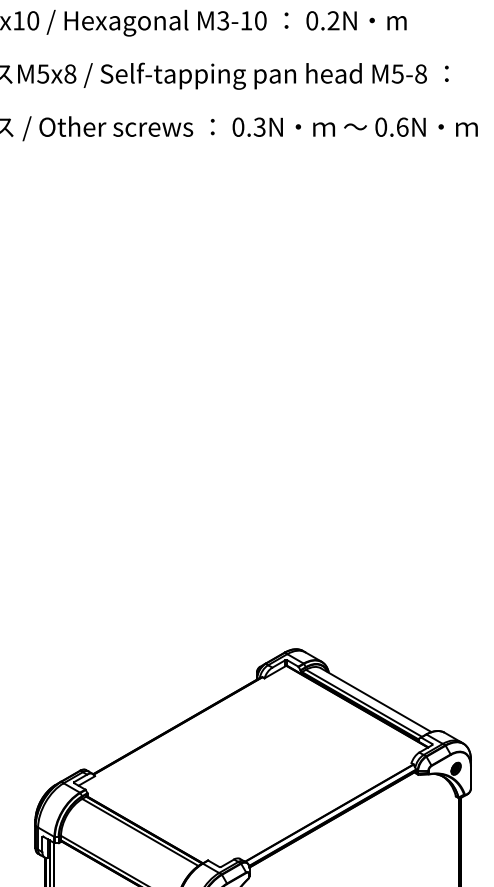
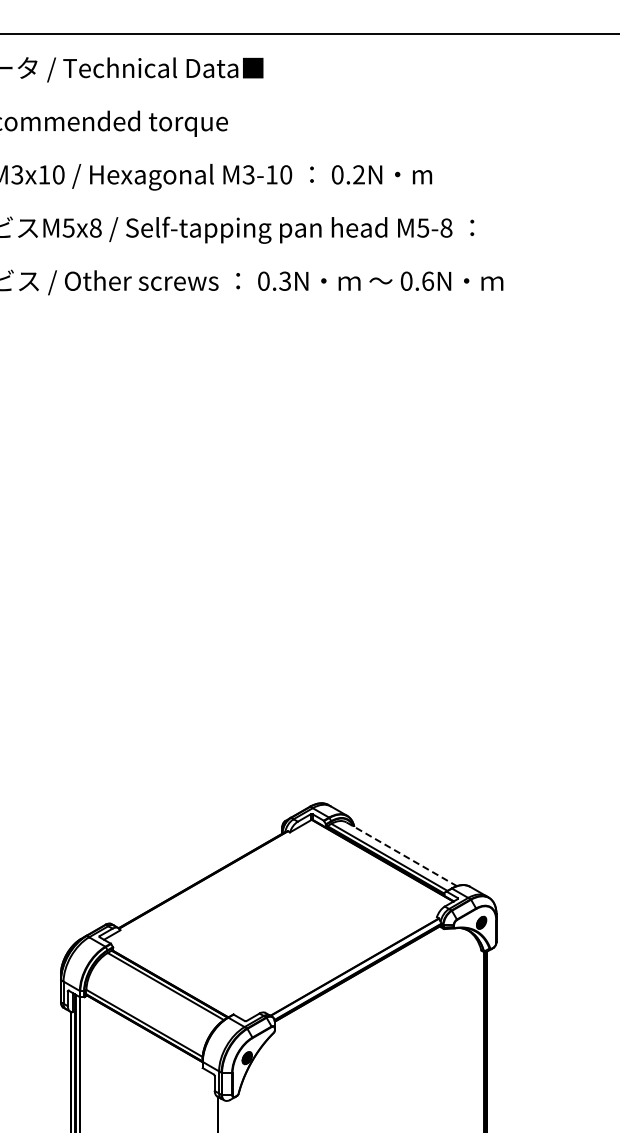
line: (376, 700) -> (401, 854), solid -> dashed

